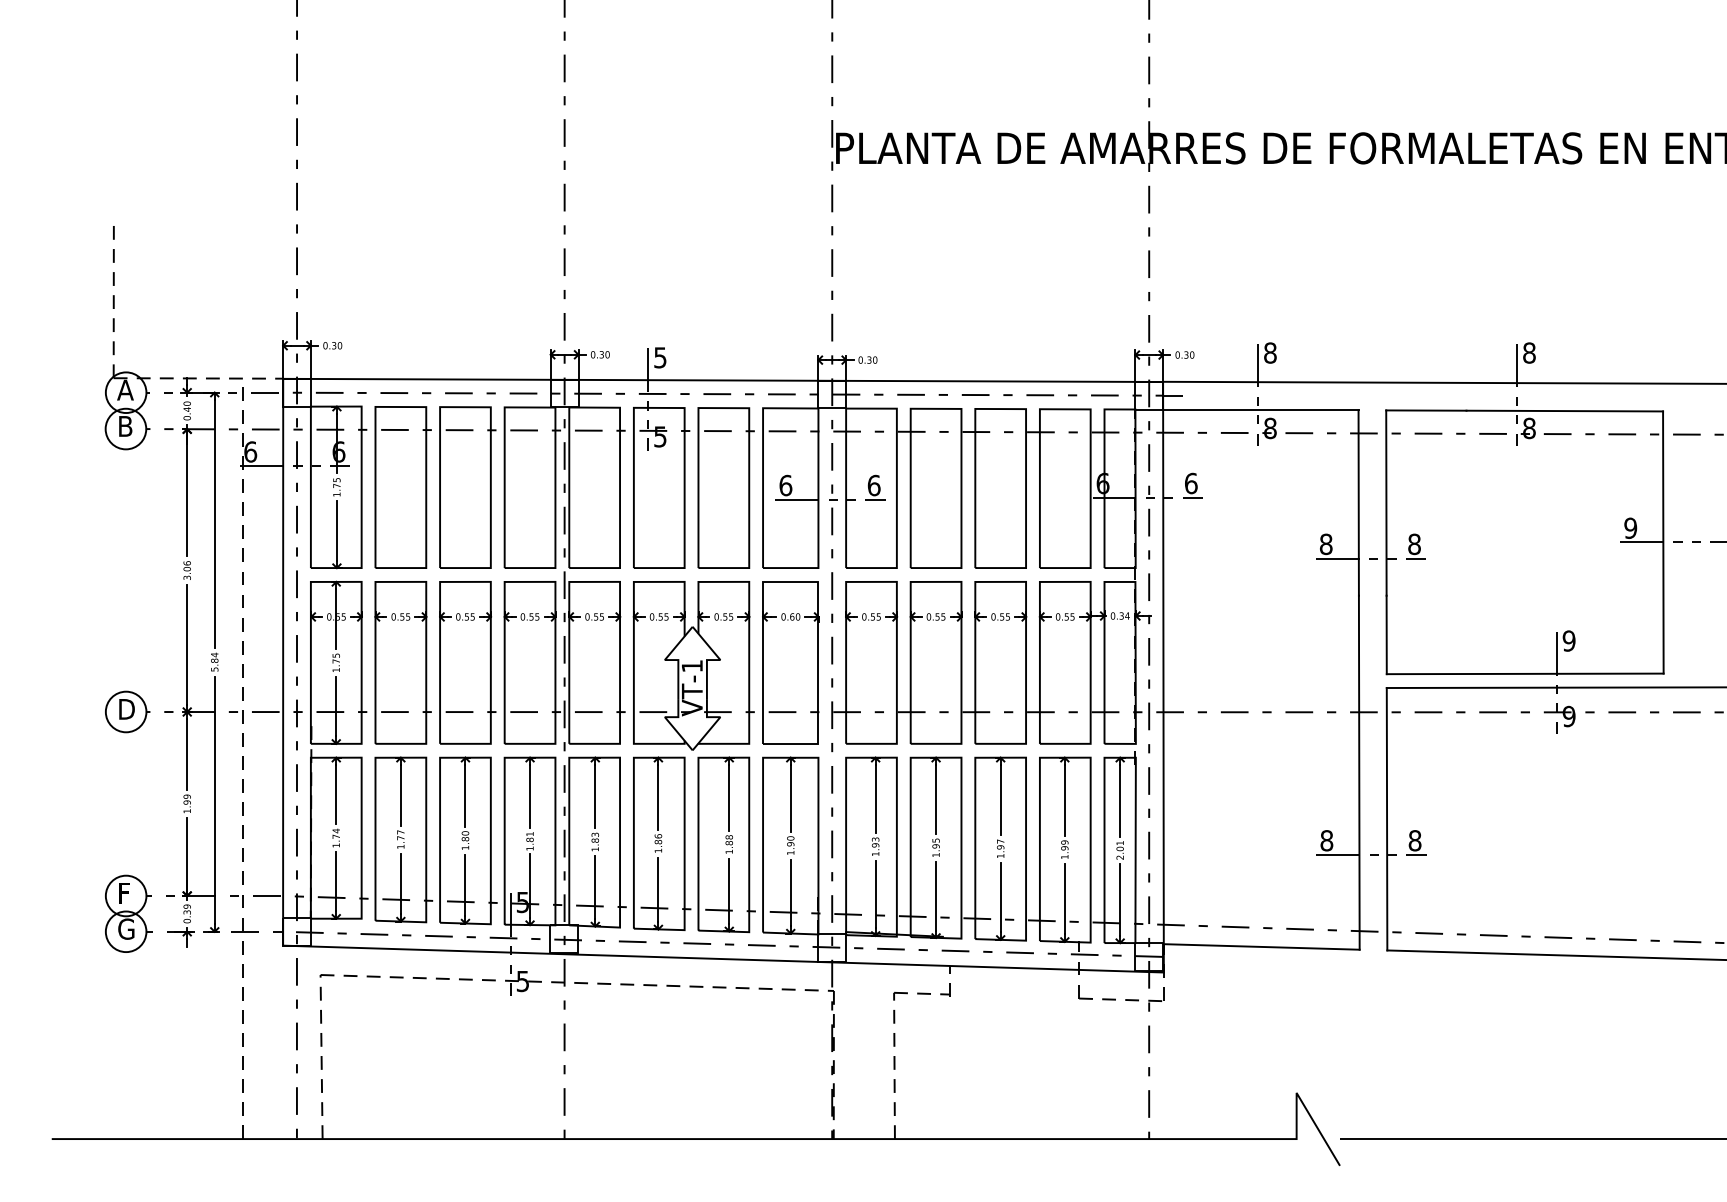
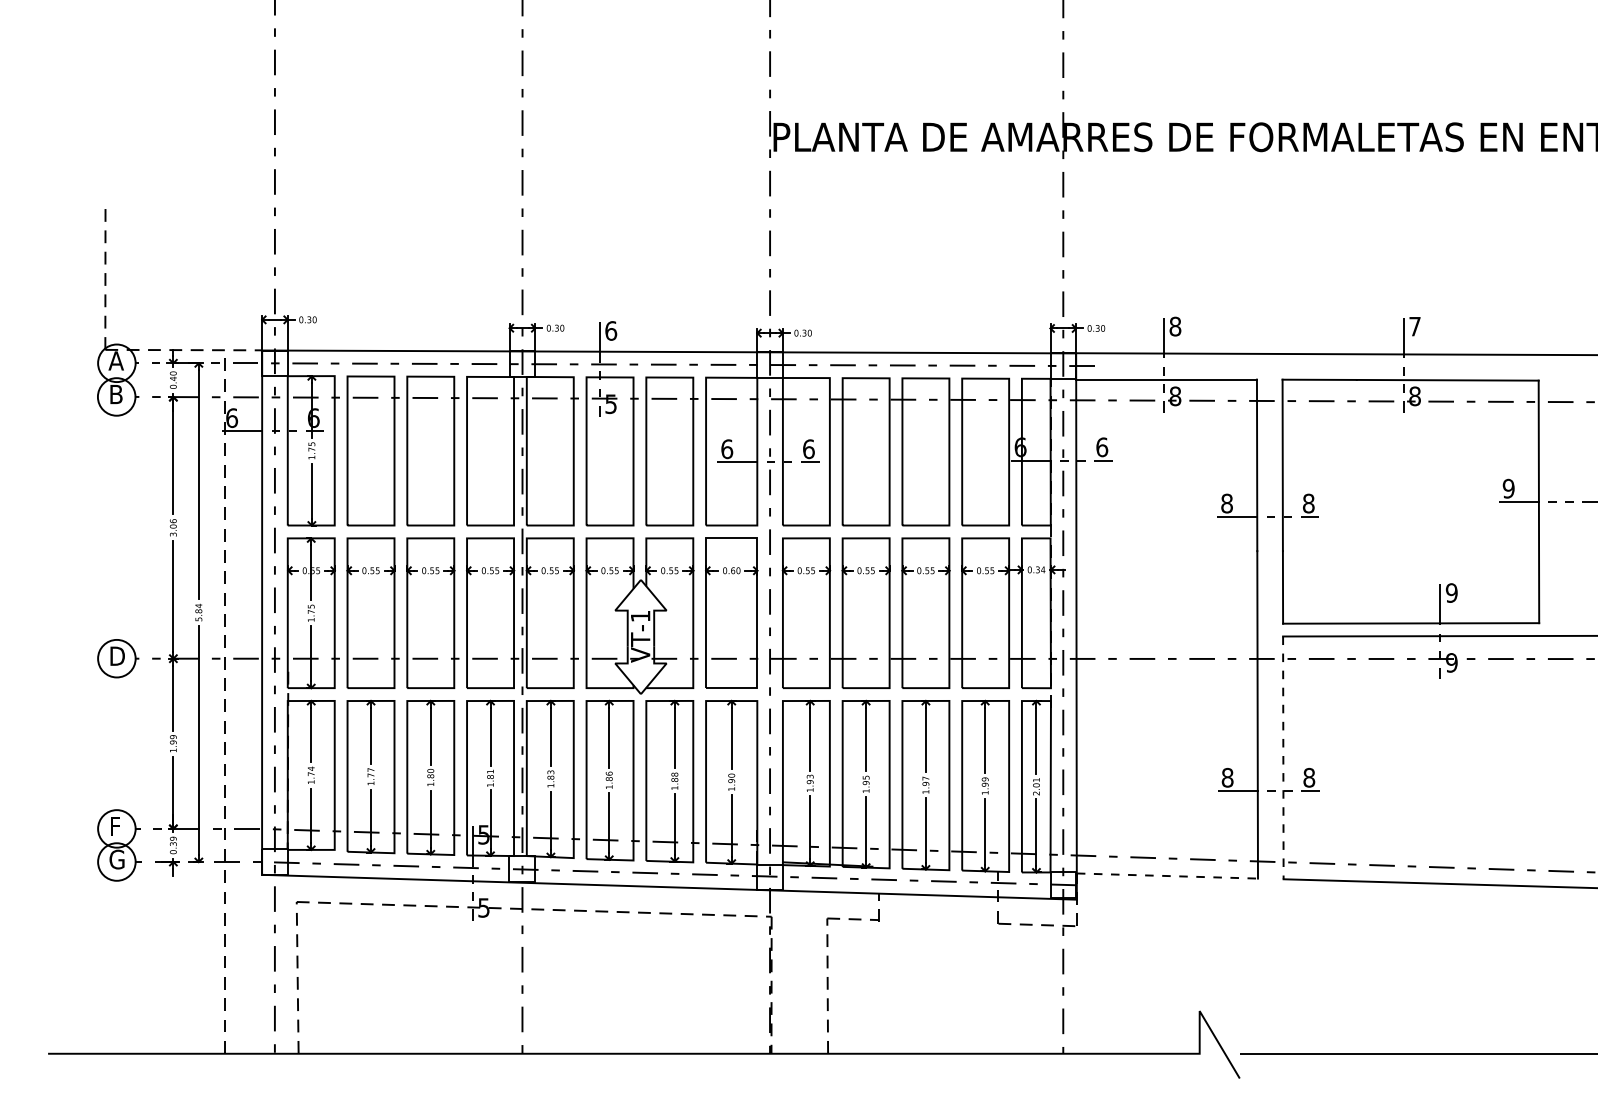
text: (1529, 352) -> (1415, 326), 8 -> 7
text: (660, 357) -> (611, 330), 5 -> 6
line: (1387, 819) -> (1283, 758), solid -> dashed
line: (1261, 946) -> (1167, 875), solid -> dashed

